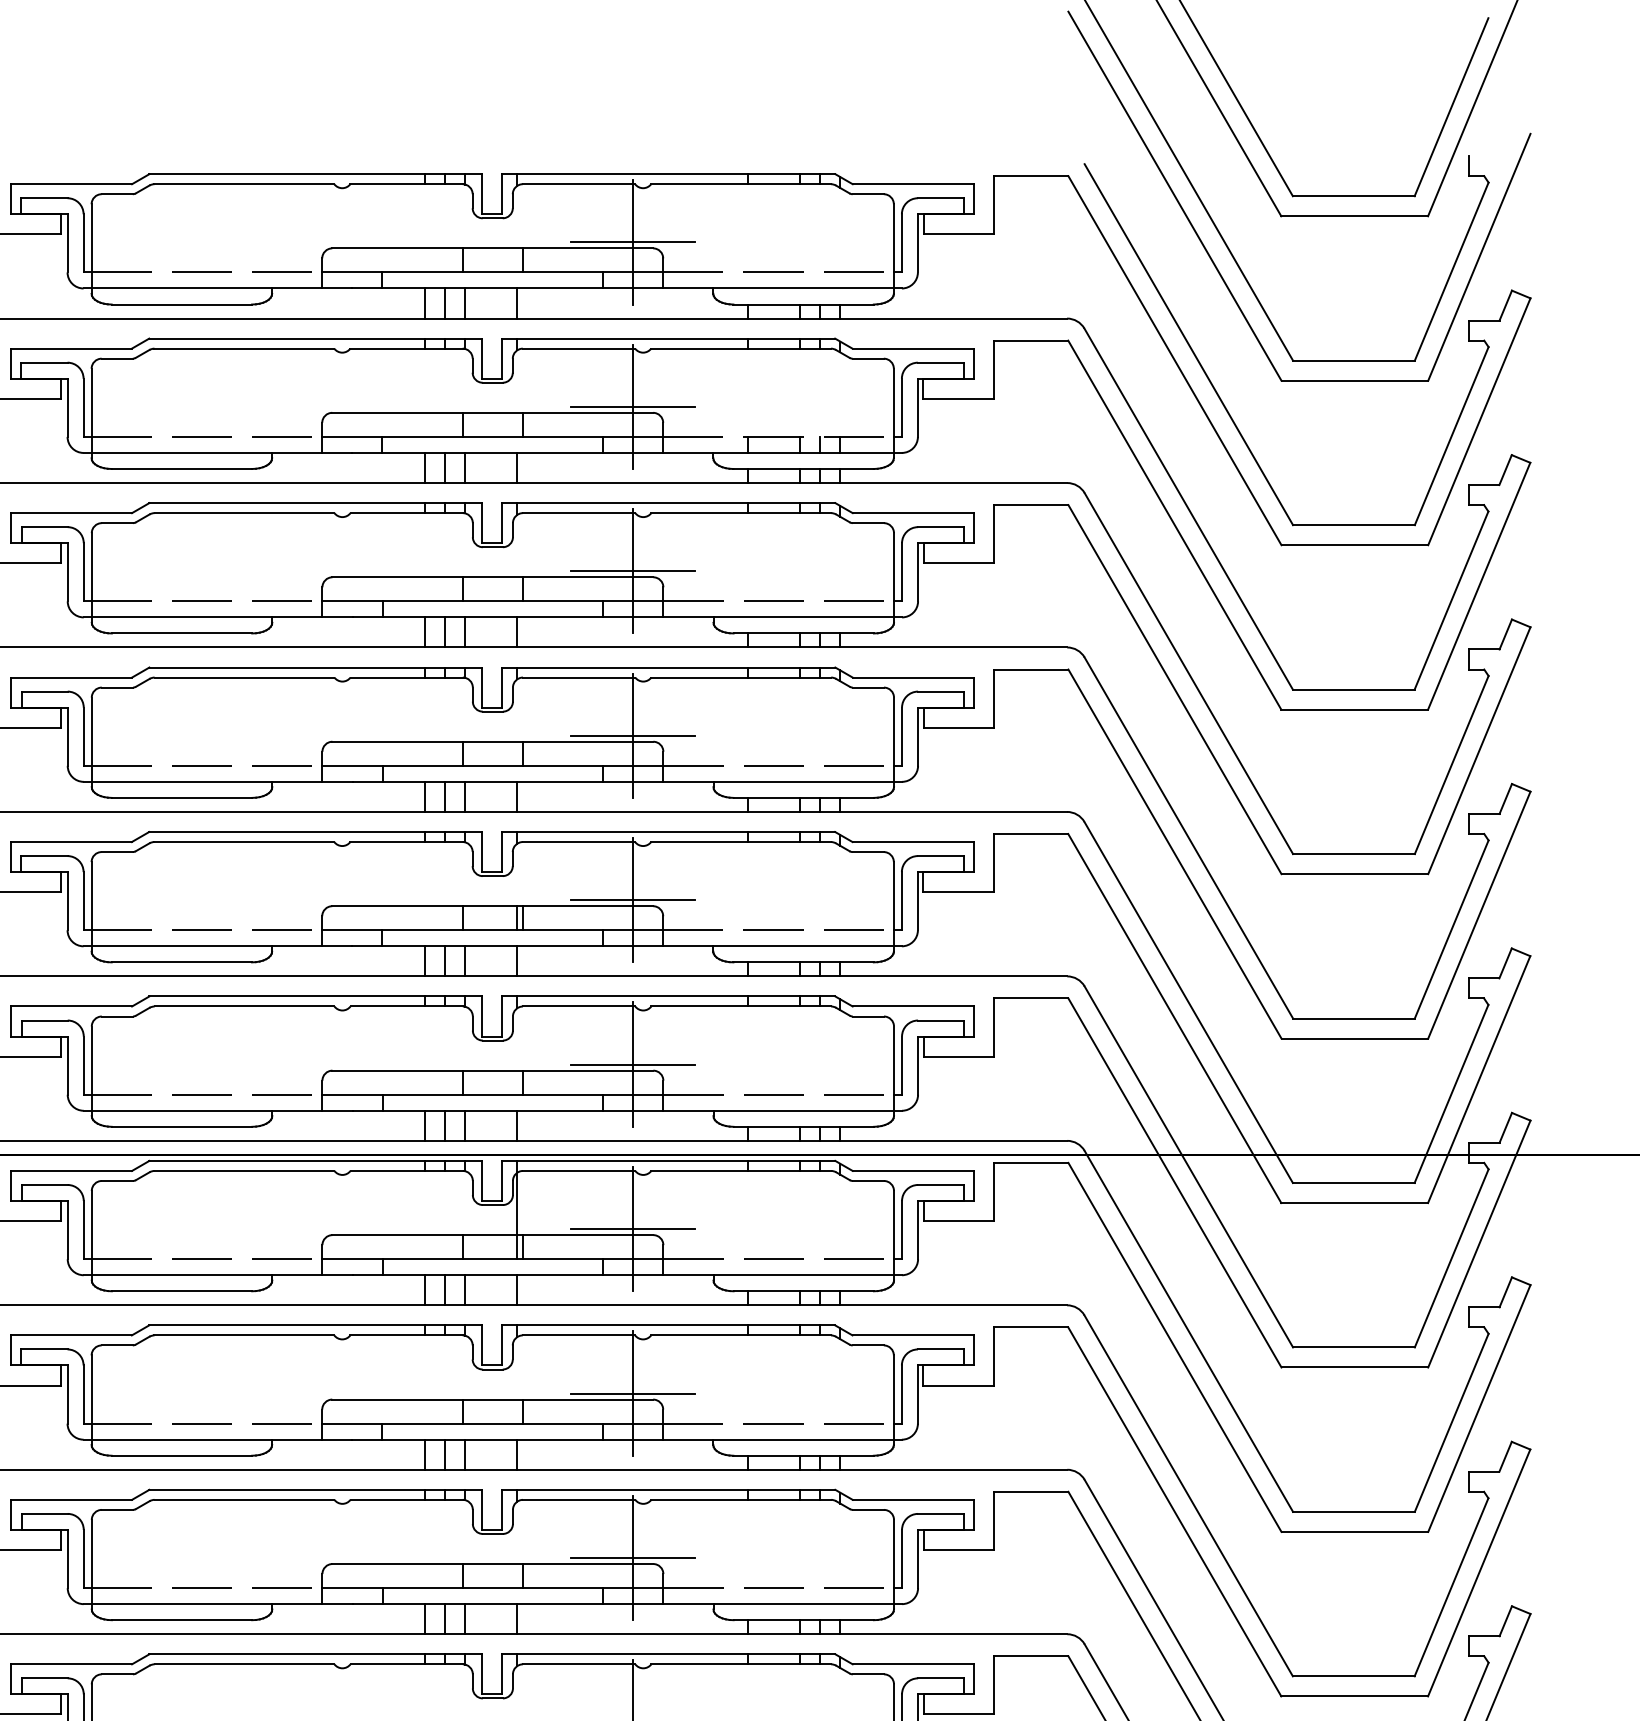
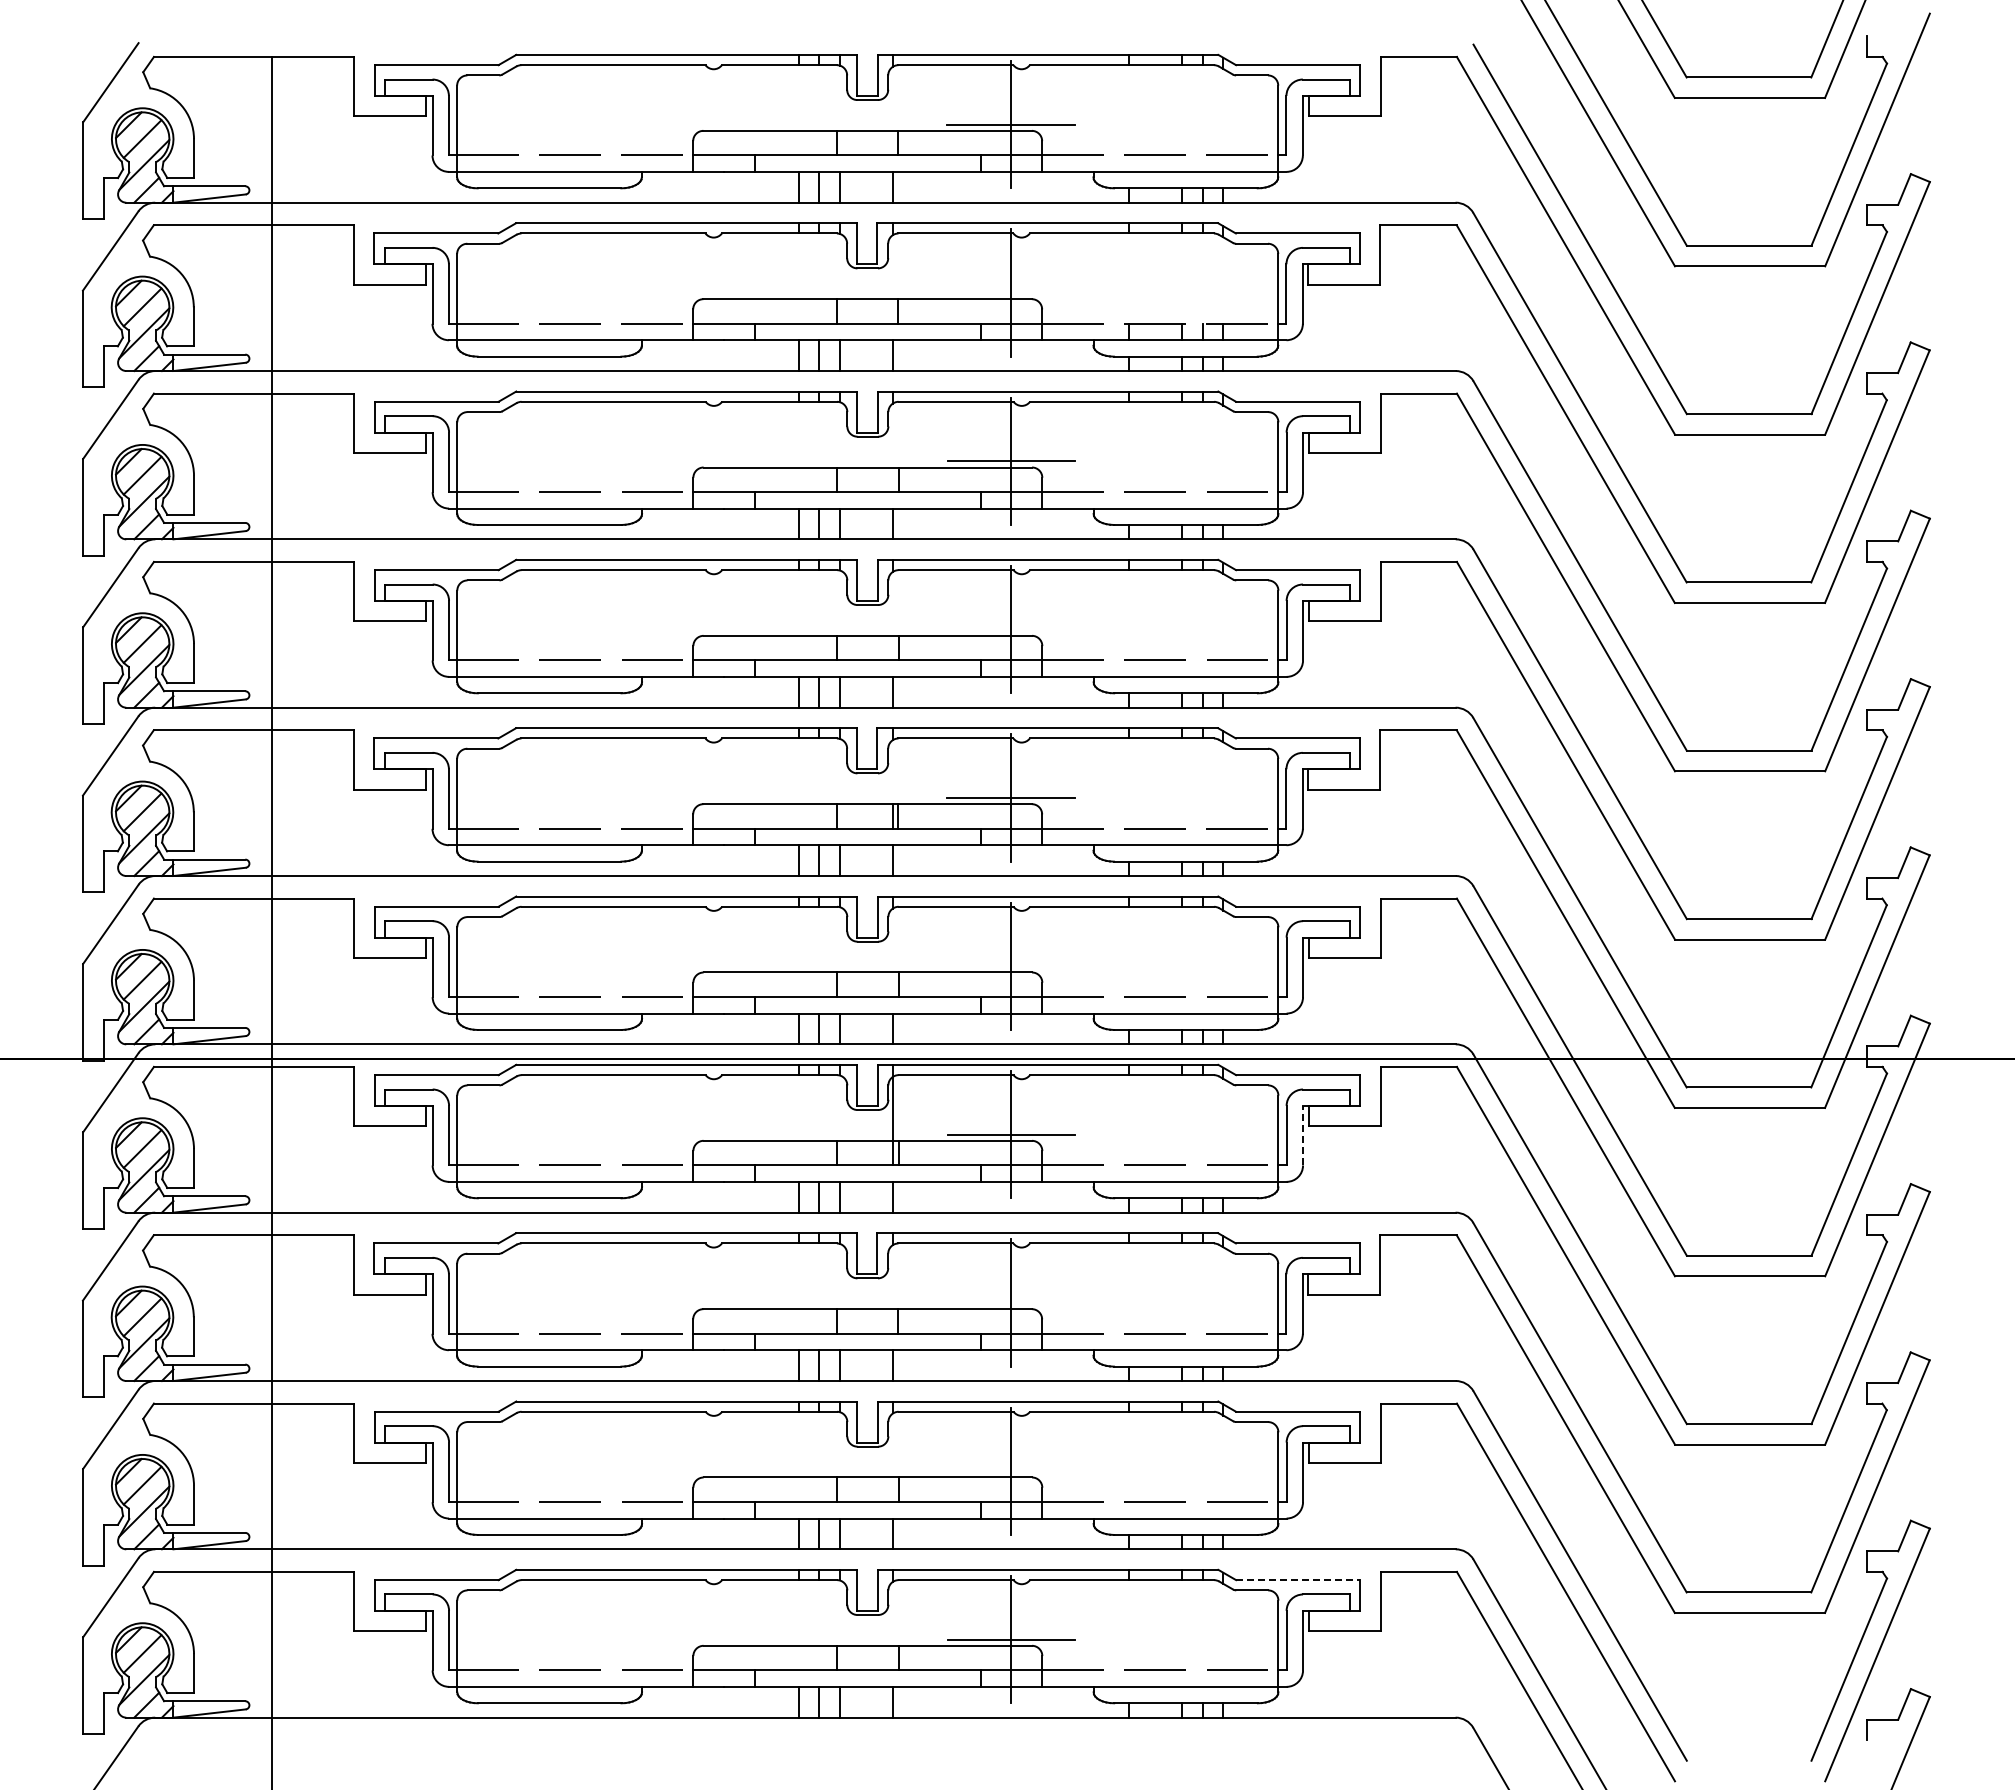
line: (632, 407) -> (1010, 293), removed
line: (632, 735) -> (1010, 629), removed
line: (632, 1064) -> (1010, 966), removed
line: (918, 1229) -> (1303, 1135), solid -> dashed
line: (632, 1393) -> (1010, 1302), removed
line: (632, 1558) -> (1010, 1471), removed
line: (913, 1664) -> (1298, 1580), solid -> dashed

